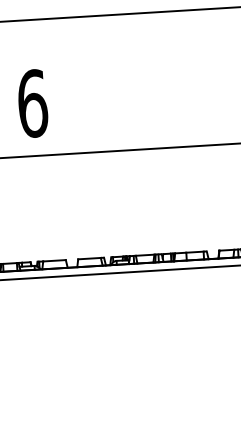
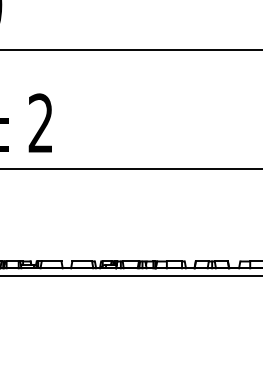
text: (32, 103) -> (40, 123), 6 -> 2

